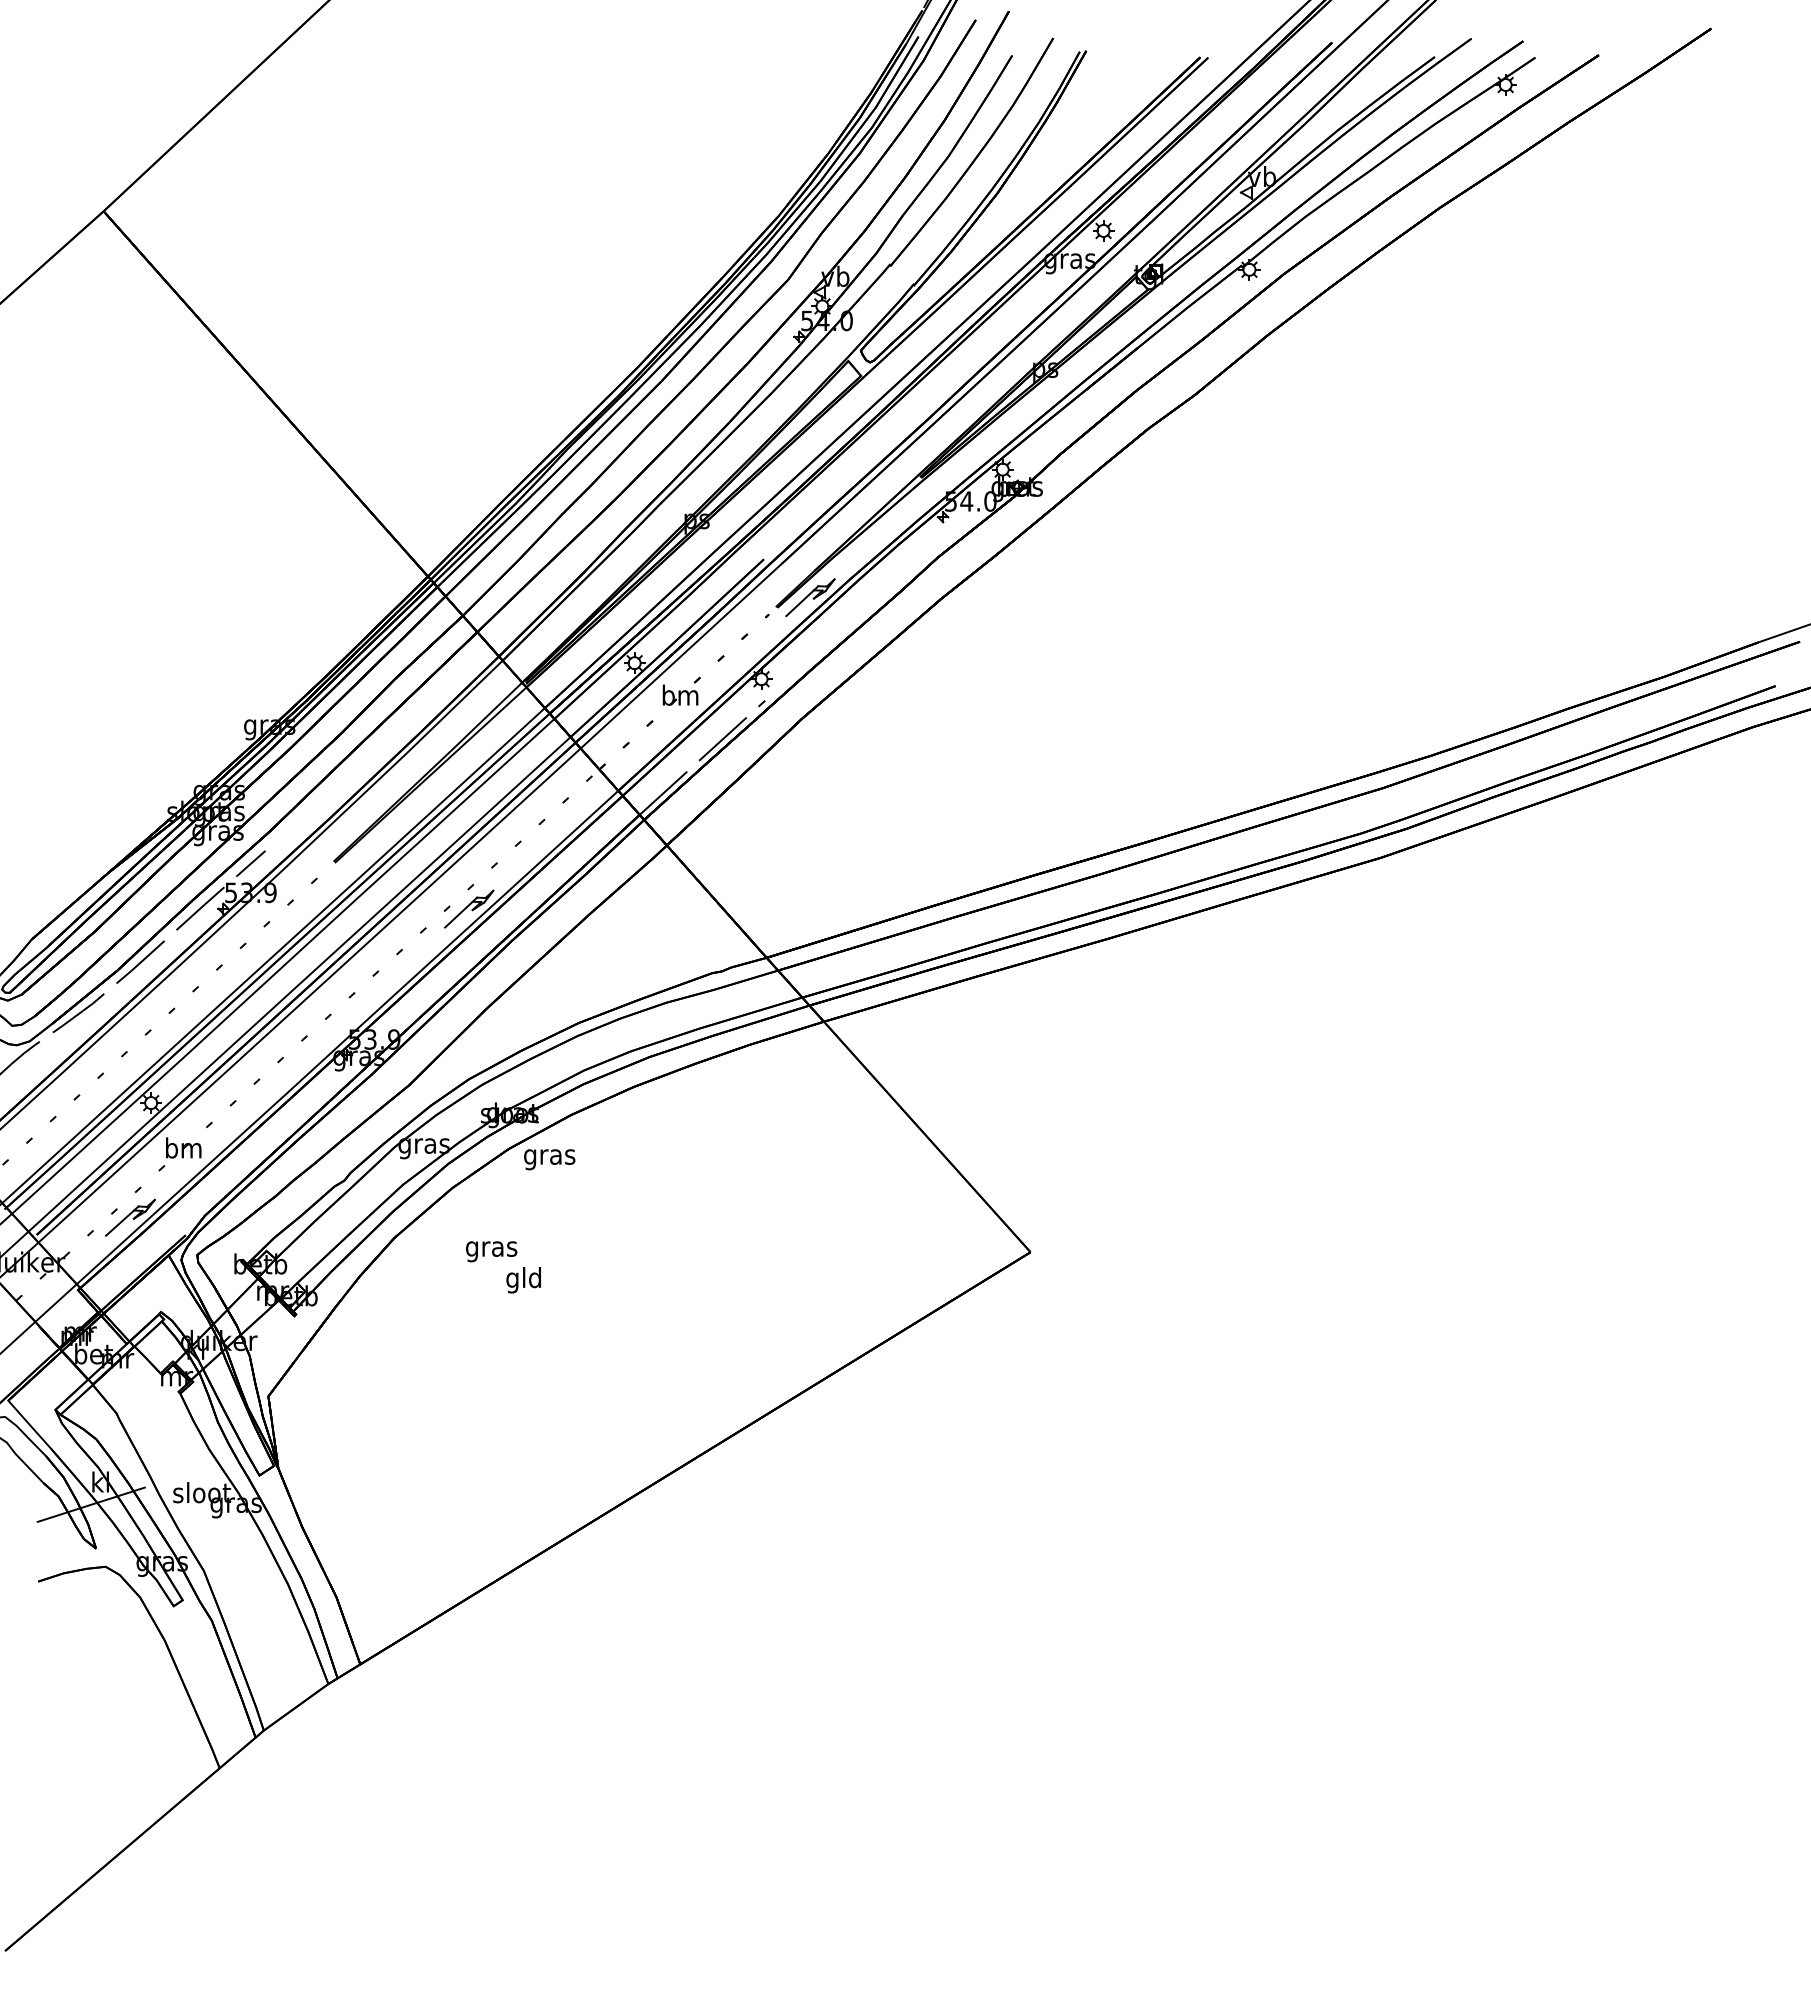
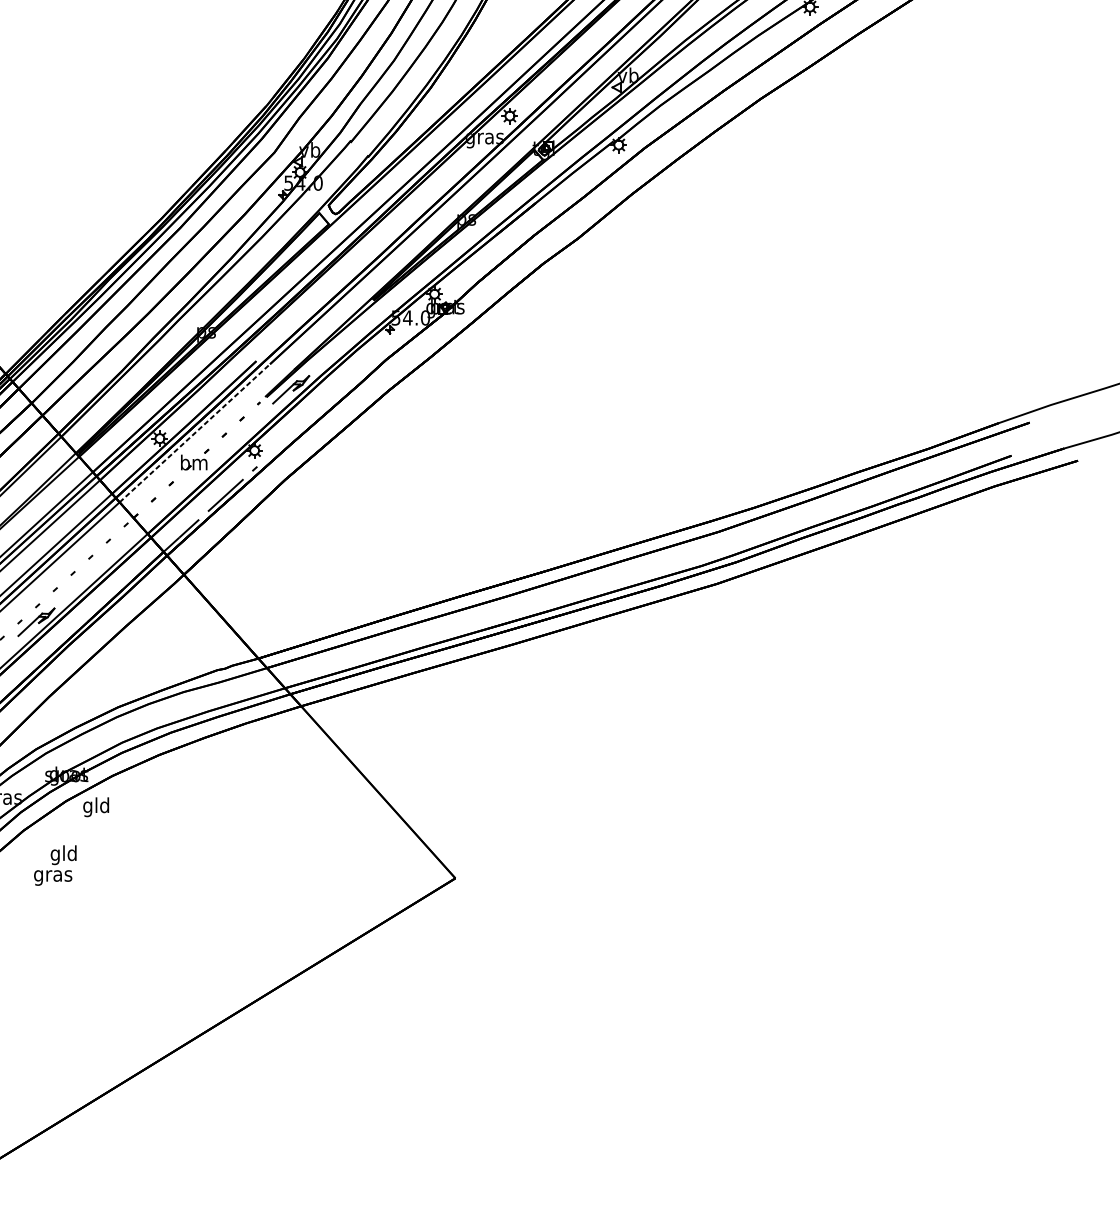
line: (681, 655) -> (194, 432), solid -> dashed
text: (549, 1156) -> (96, 806), gras -> gld
text: (523, 1280) -> (63, 855), moved

